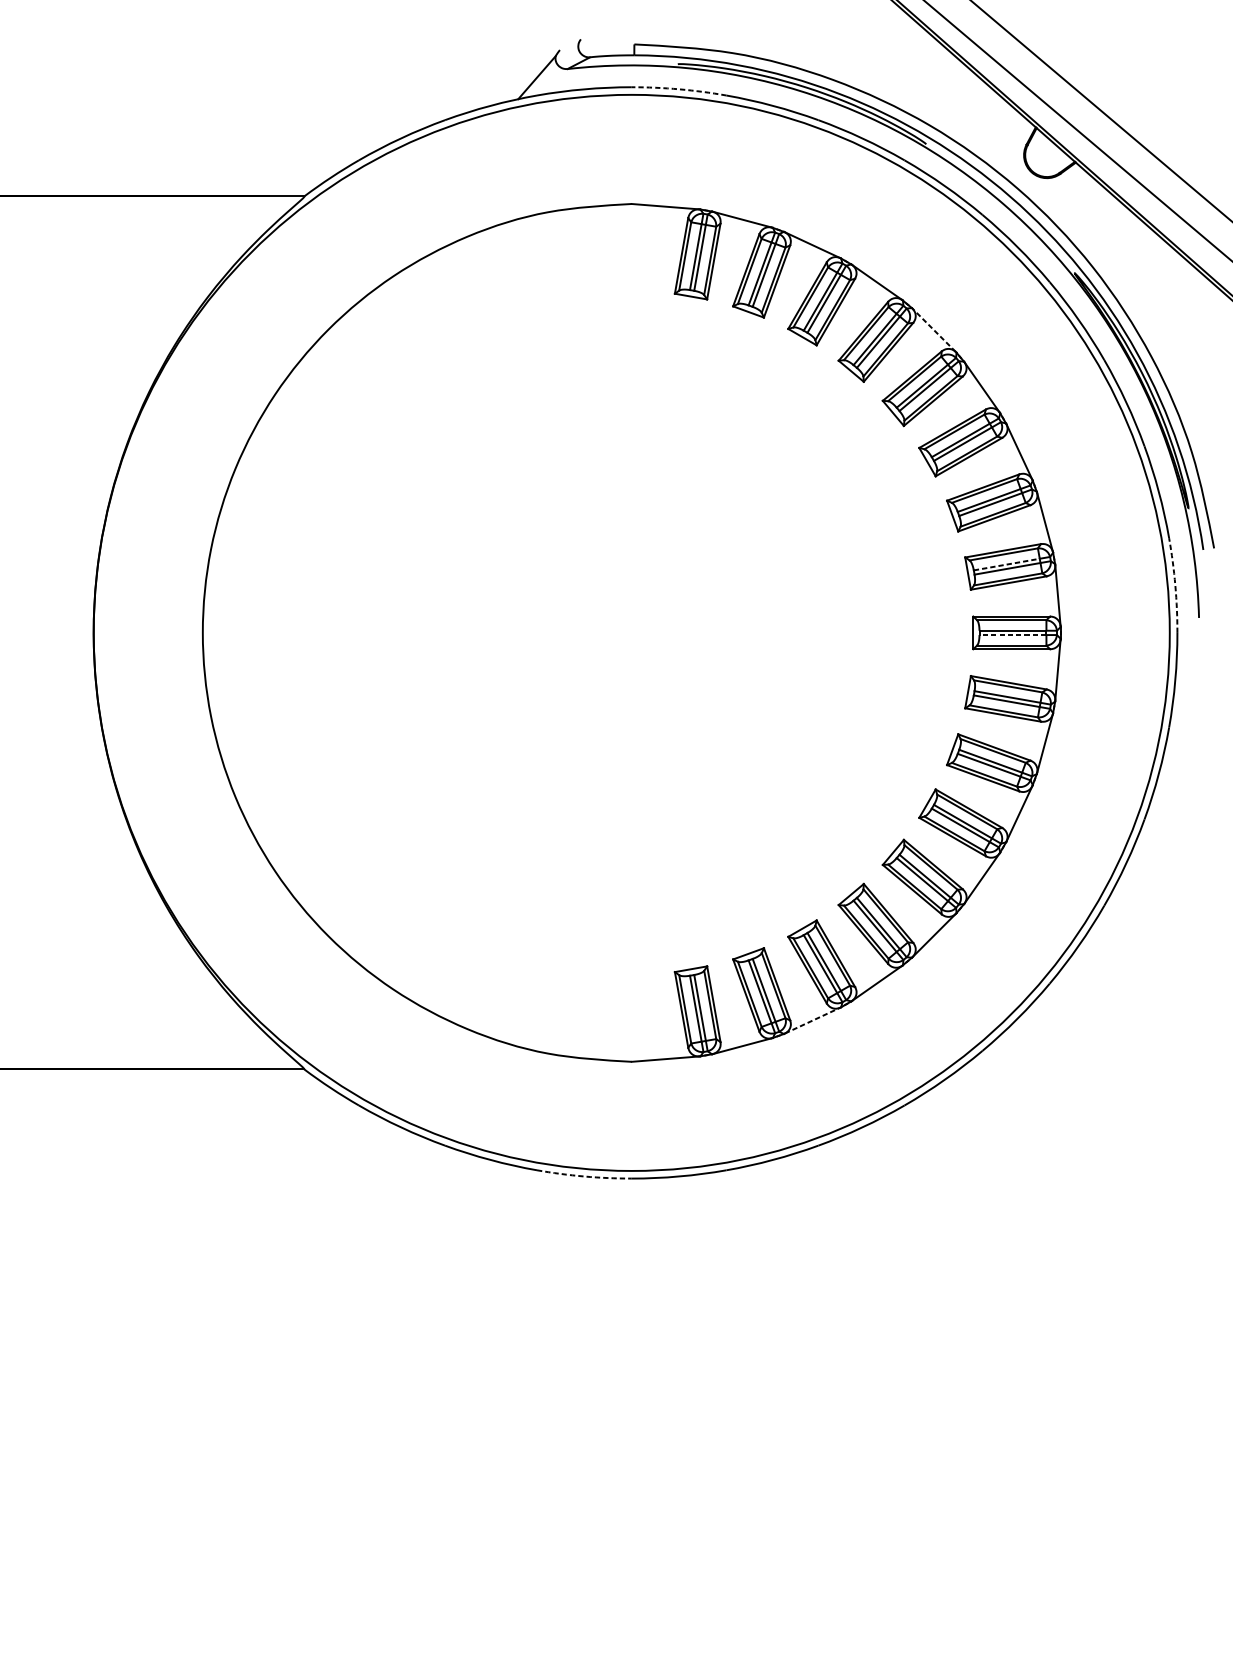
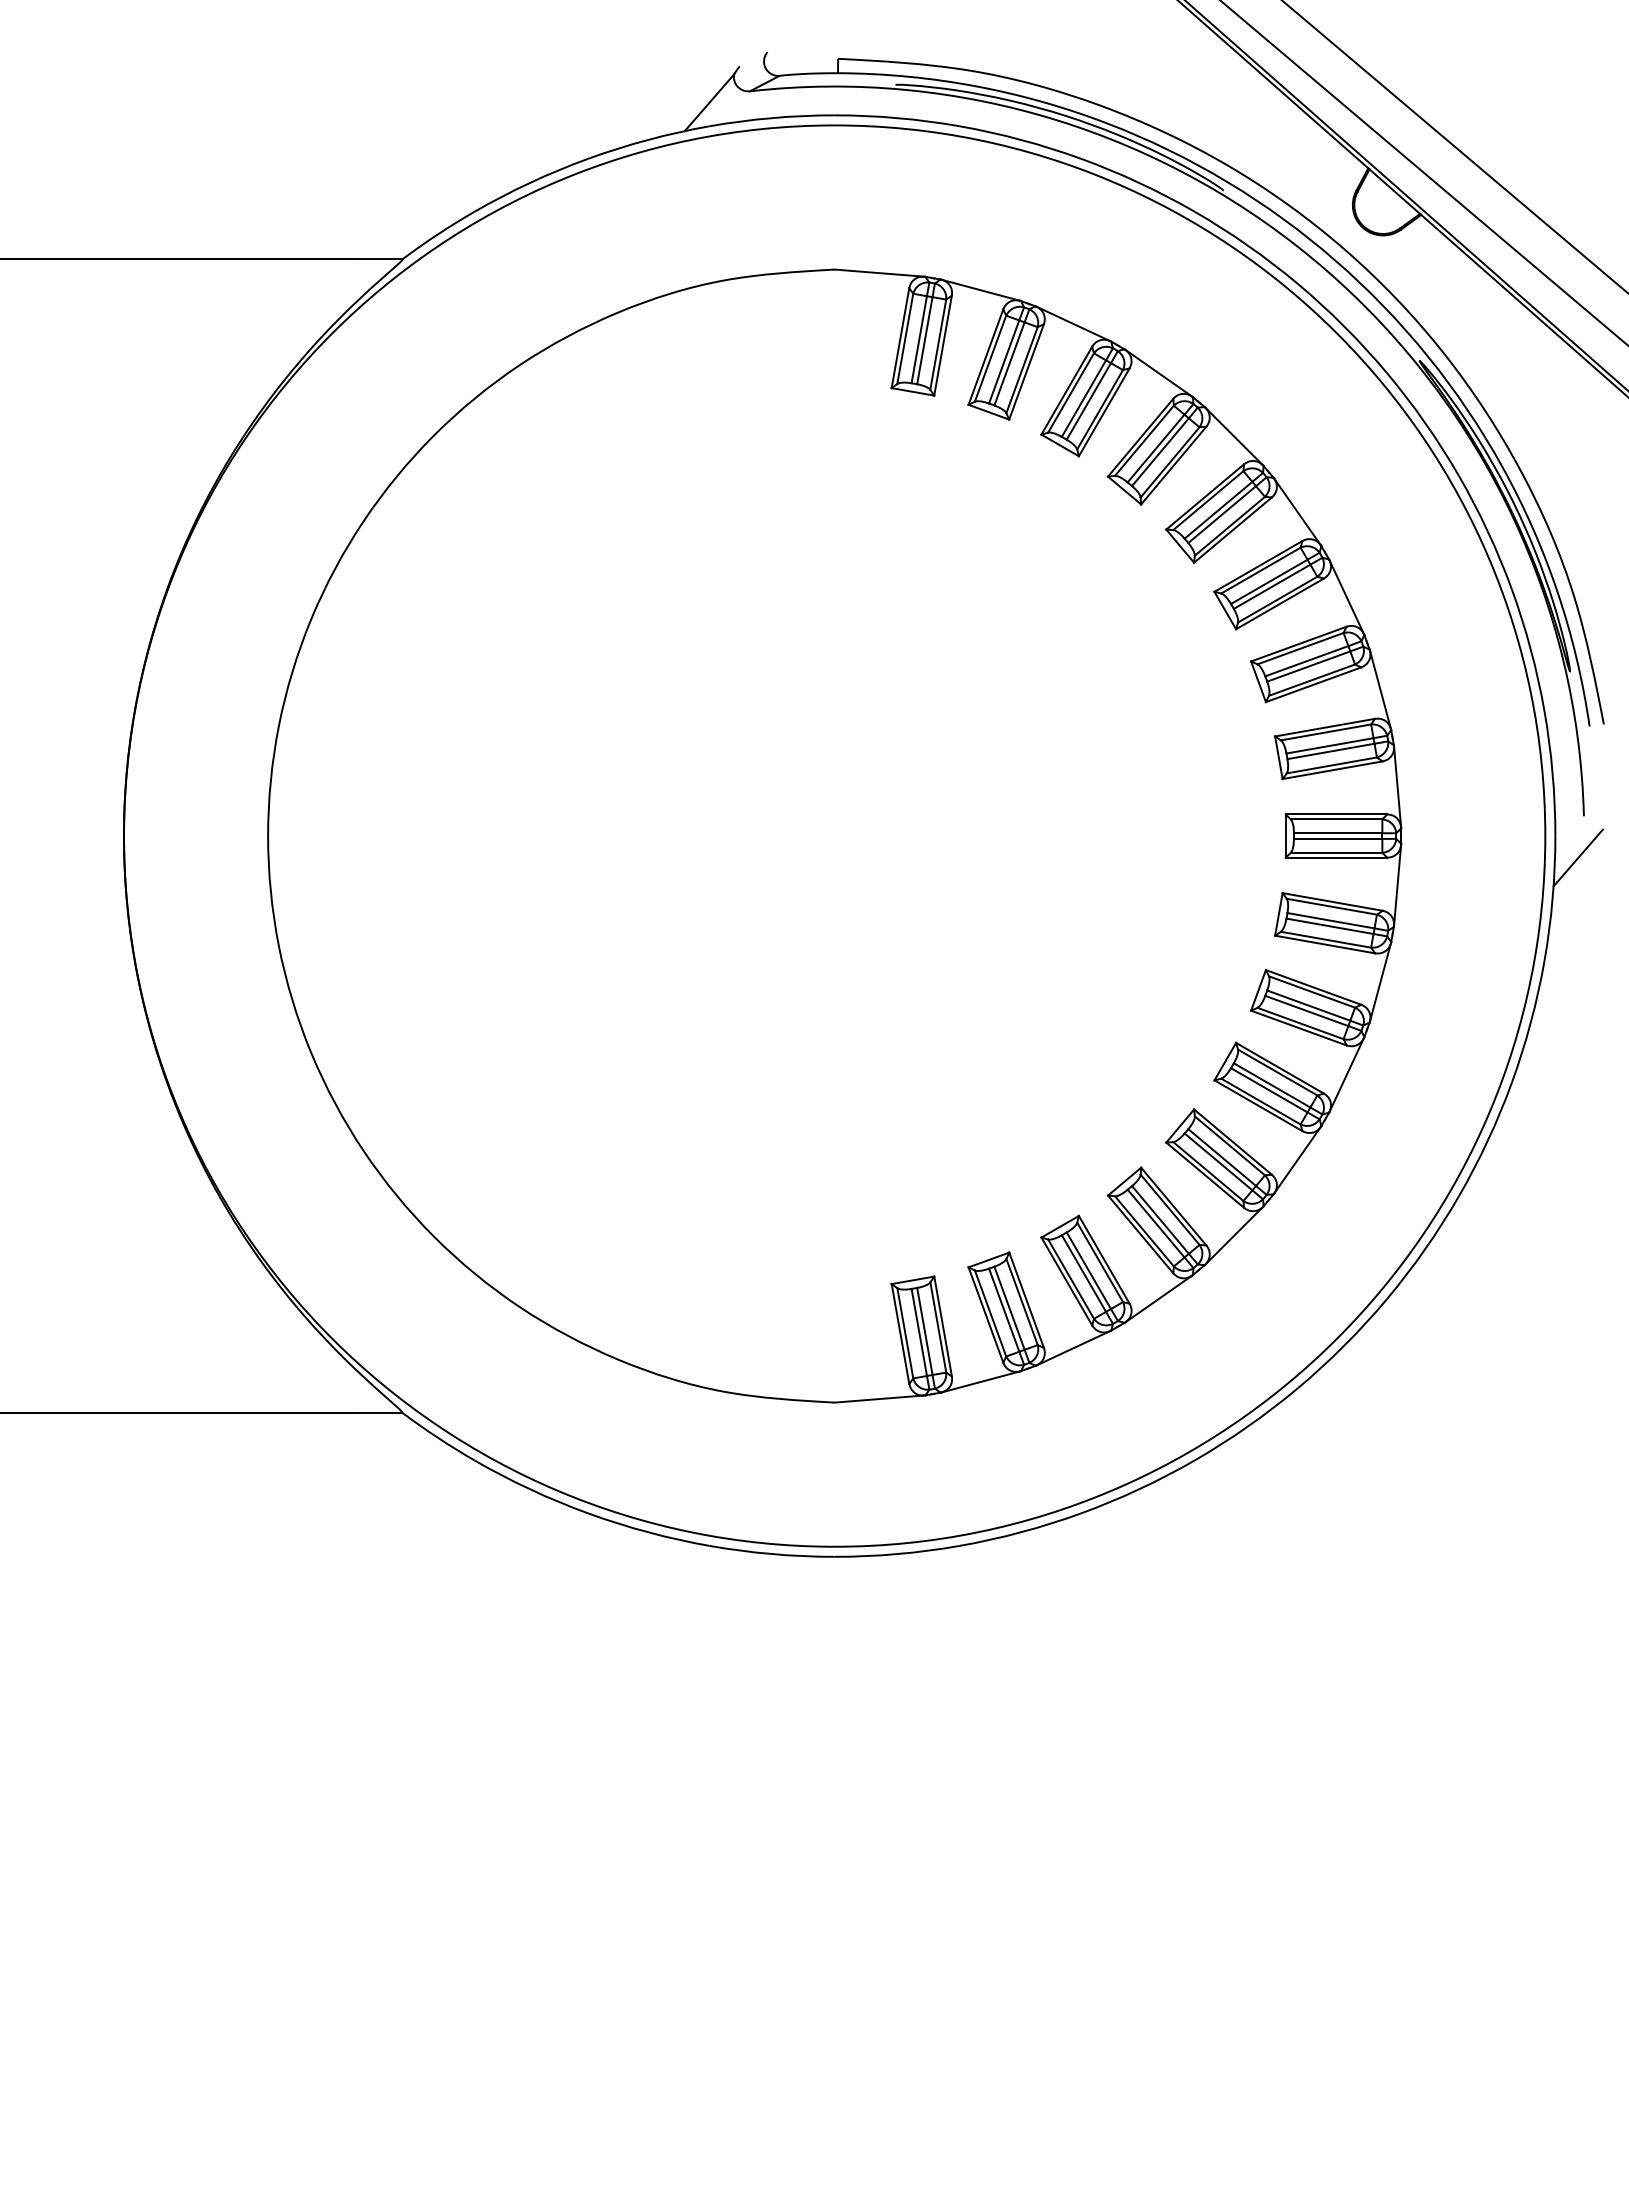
arc: (679, 89) -> (897, 118), dashed -> solid
line: (933, 330) -> (1233, 436), dashed -> solid
line: (1007, 564) -> (1330, 745), dashed -> solid
arc: (1175, 585) -> (1552, 773), dashed -> solid
line: (1012, 634) -> (1337, 838), dashed -> solid
line: (1194, 649) -> (1577, 857), added
line: (812, 1020) -> (1073, 1348), dashed -> solid
arc: (583, 1176) -> (771, 1554), dashed -> solid

